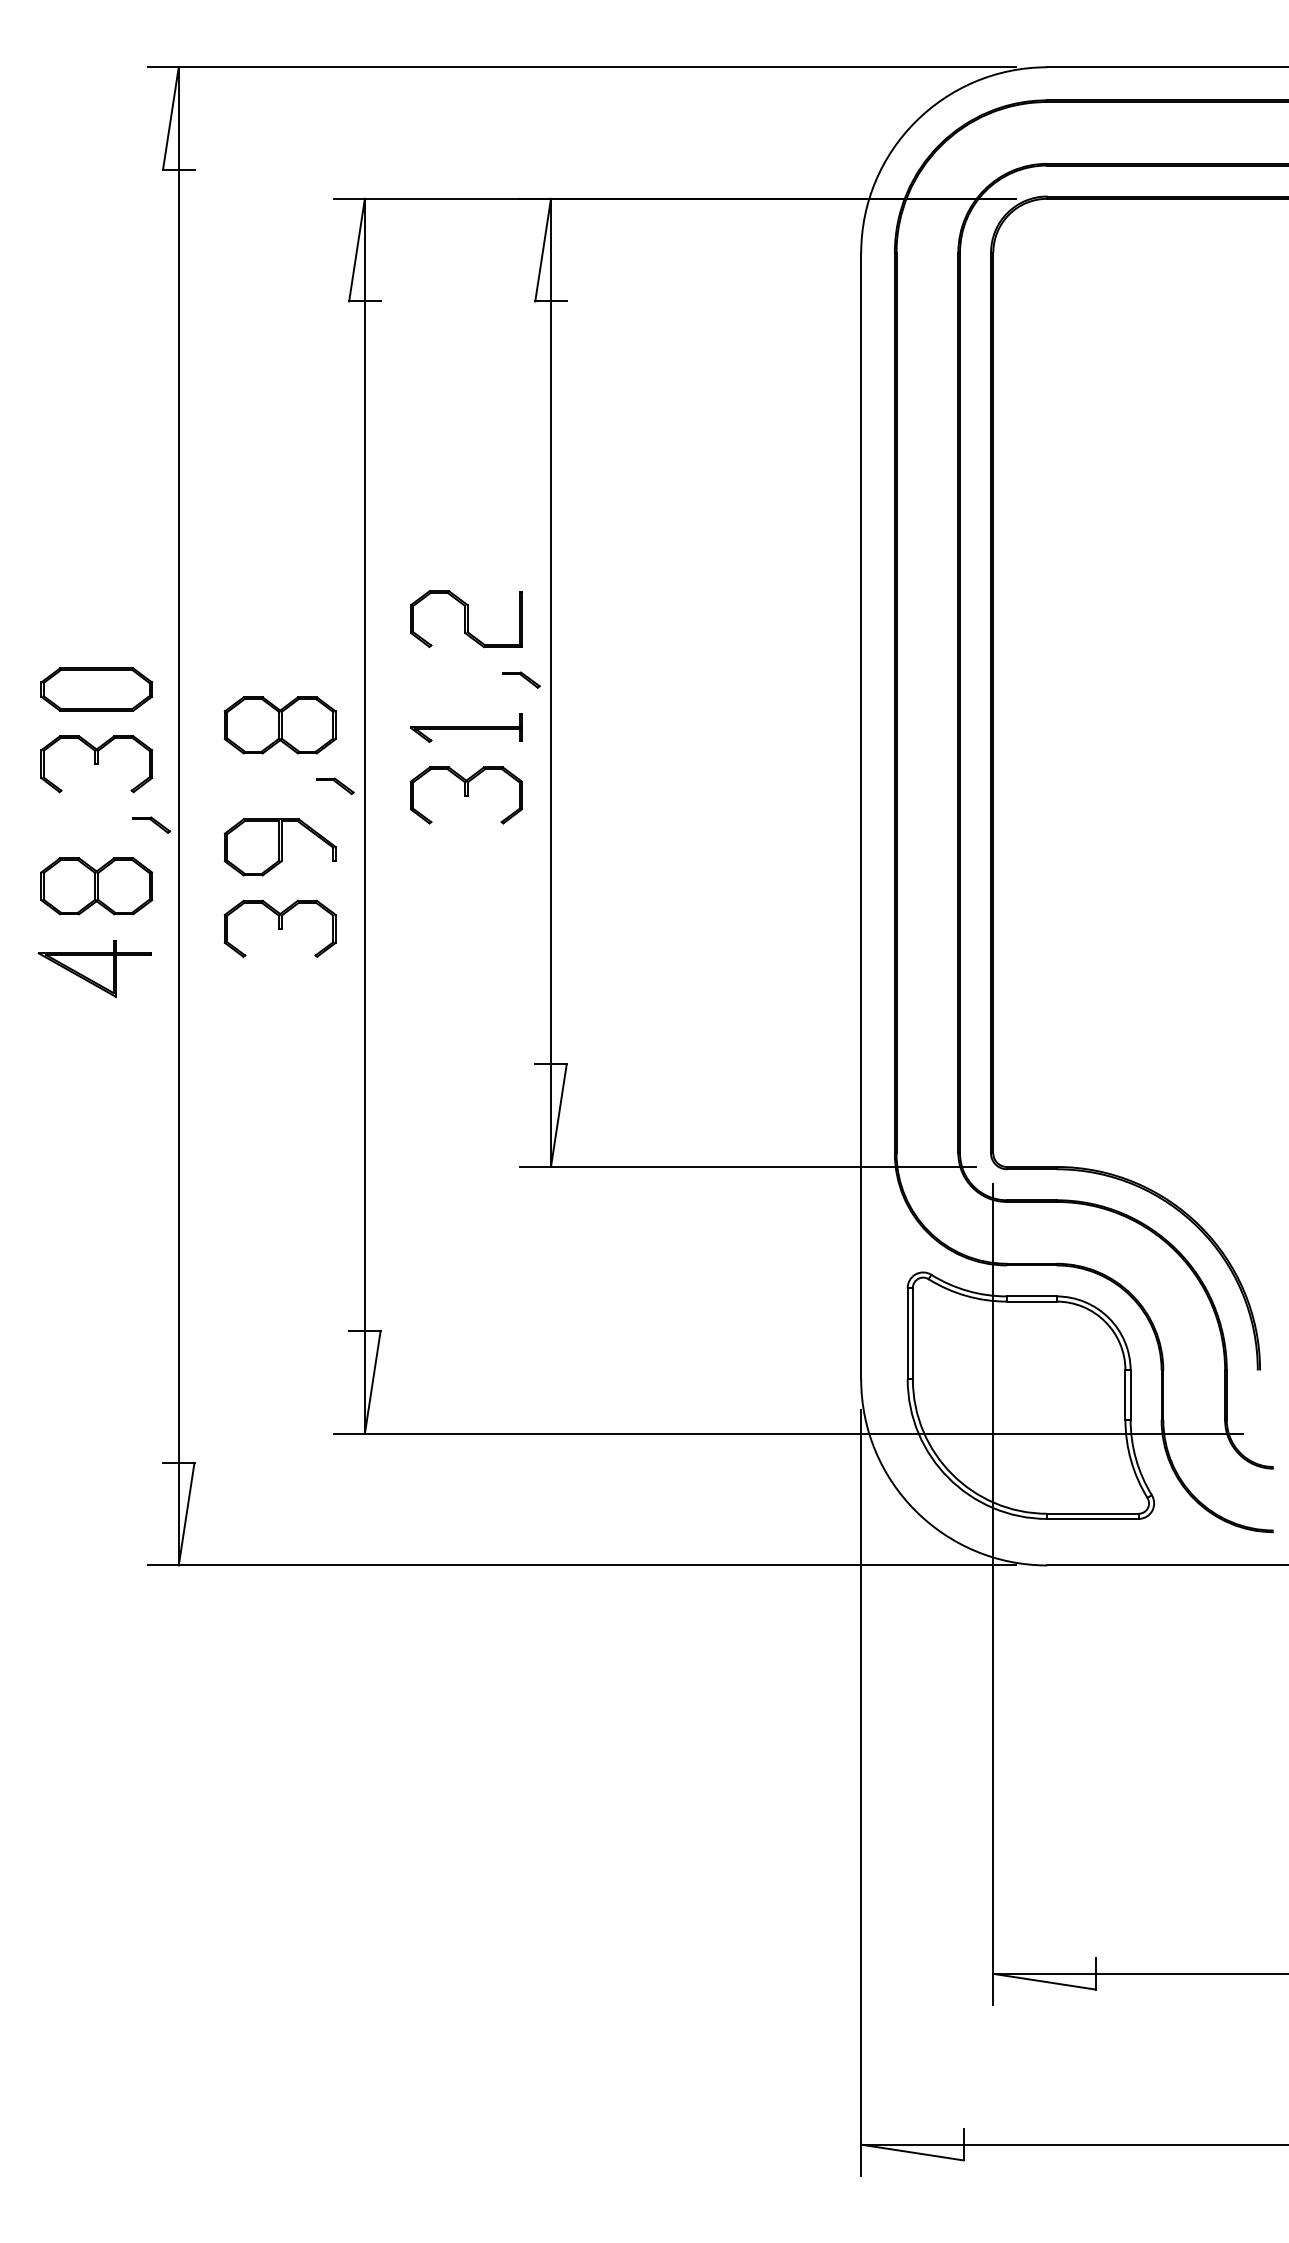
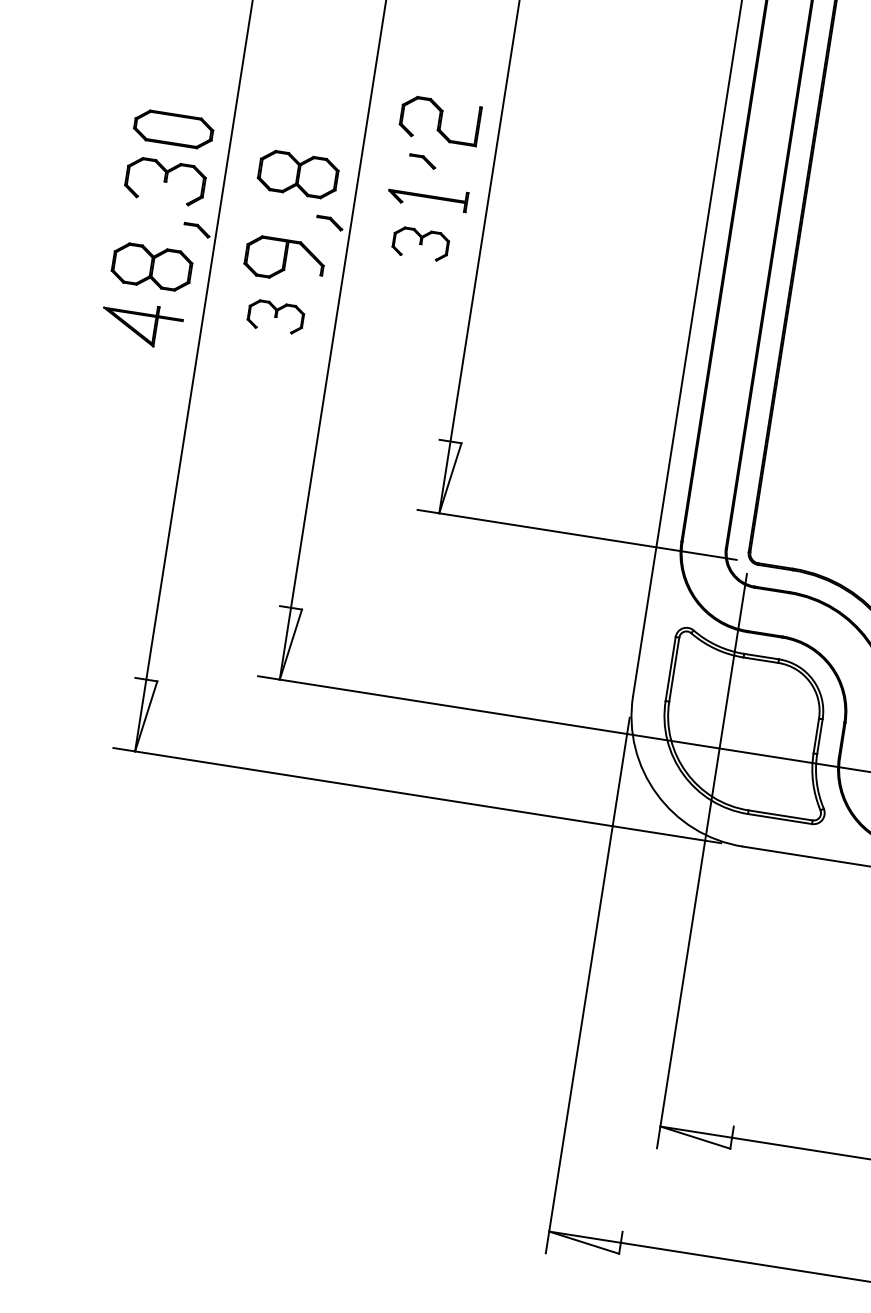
part: (521, 679) -> (423, 161), moved
part: (466, 795) -> (420, 244), size x0.7
part: (279, 928) -> (275, 316), size x0.7

